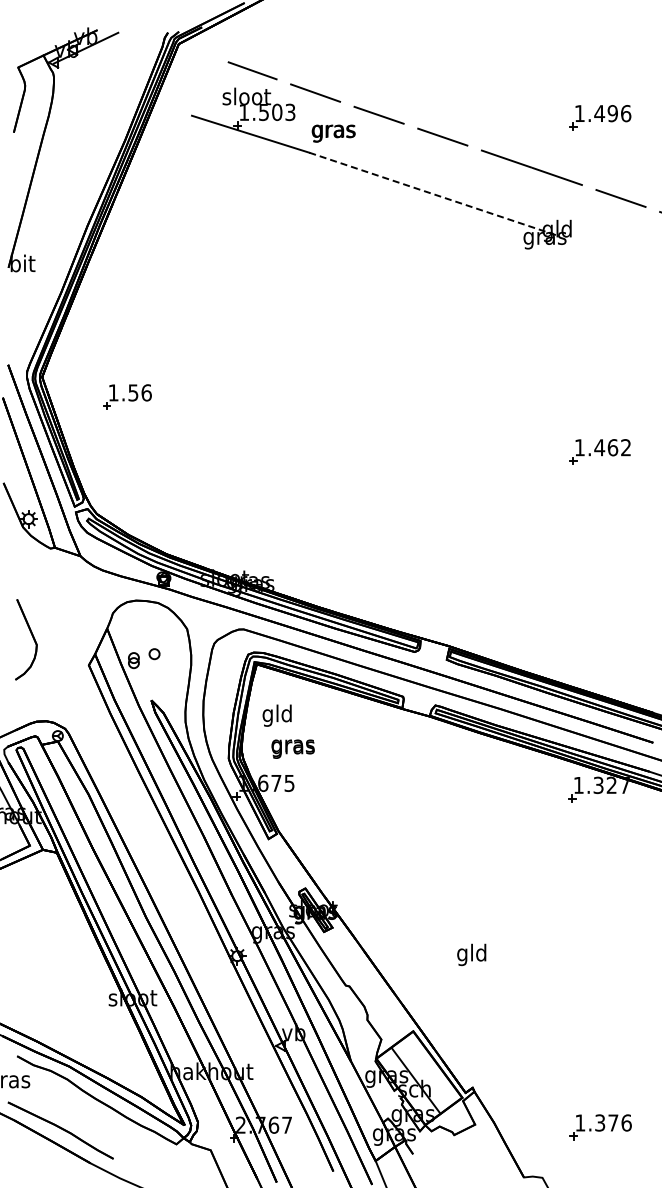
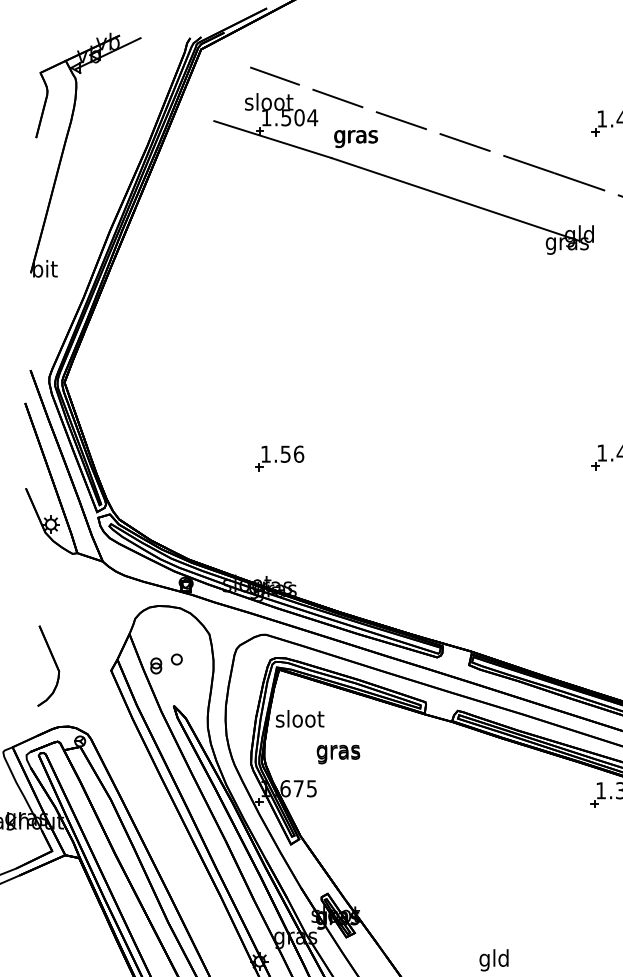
text: (290, 112) -> (312, 117), 1.503 -> 1.504
line: (433, 194) -> (455, 199), dashed -> solid
part: (127, 396) -> (279, 457), moved
part: (32, 638) -> (54, 664), moved
text: (277, 715) -> (299, 720), gld -> sloot
text: (292, 748) -> (337, 753), moved

